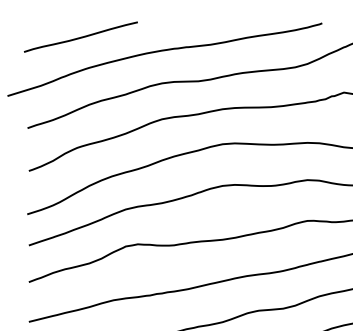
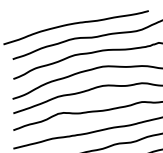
line: (81, 35) -> (37, 16), removed

